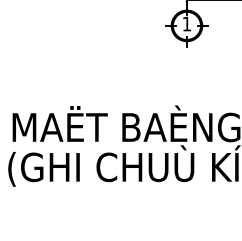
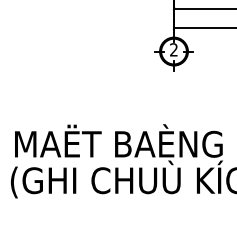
text: (186, 23) -> (173, 49), 1 -> 2

